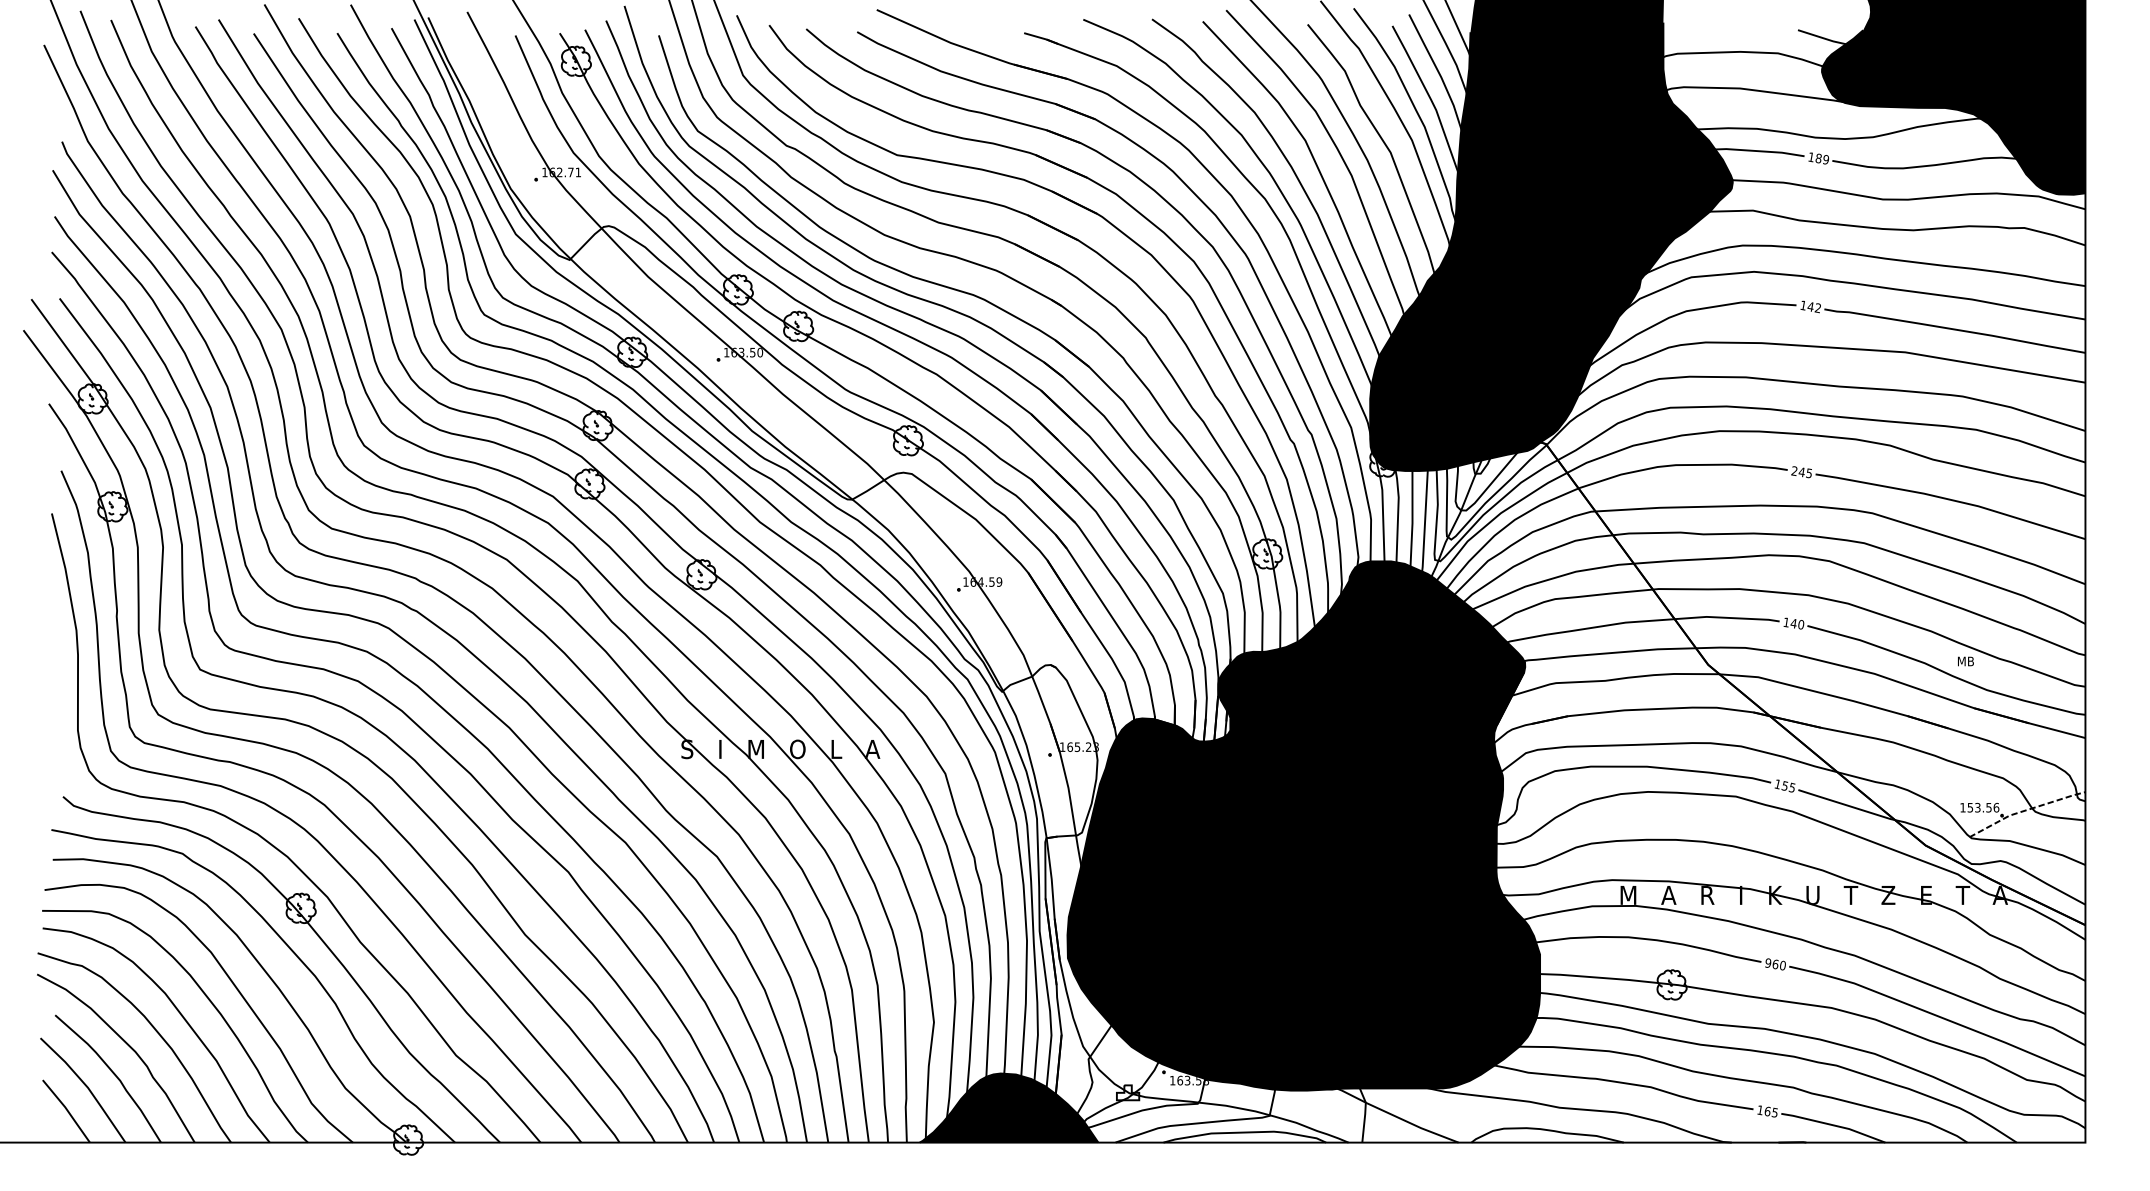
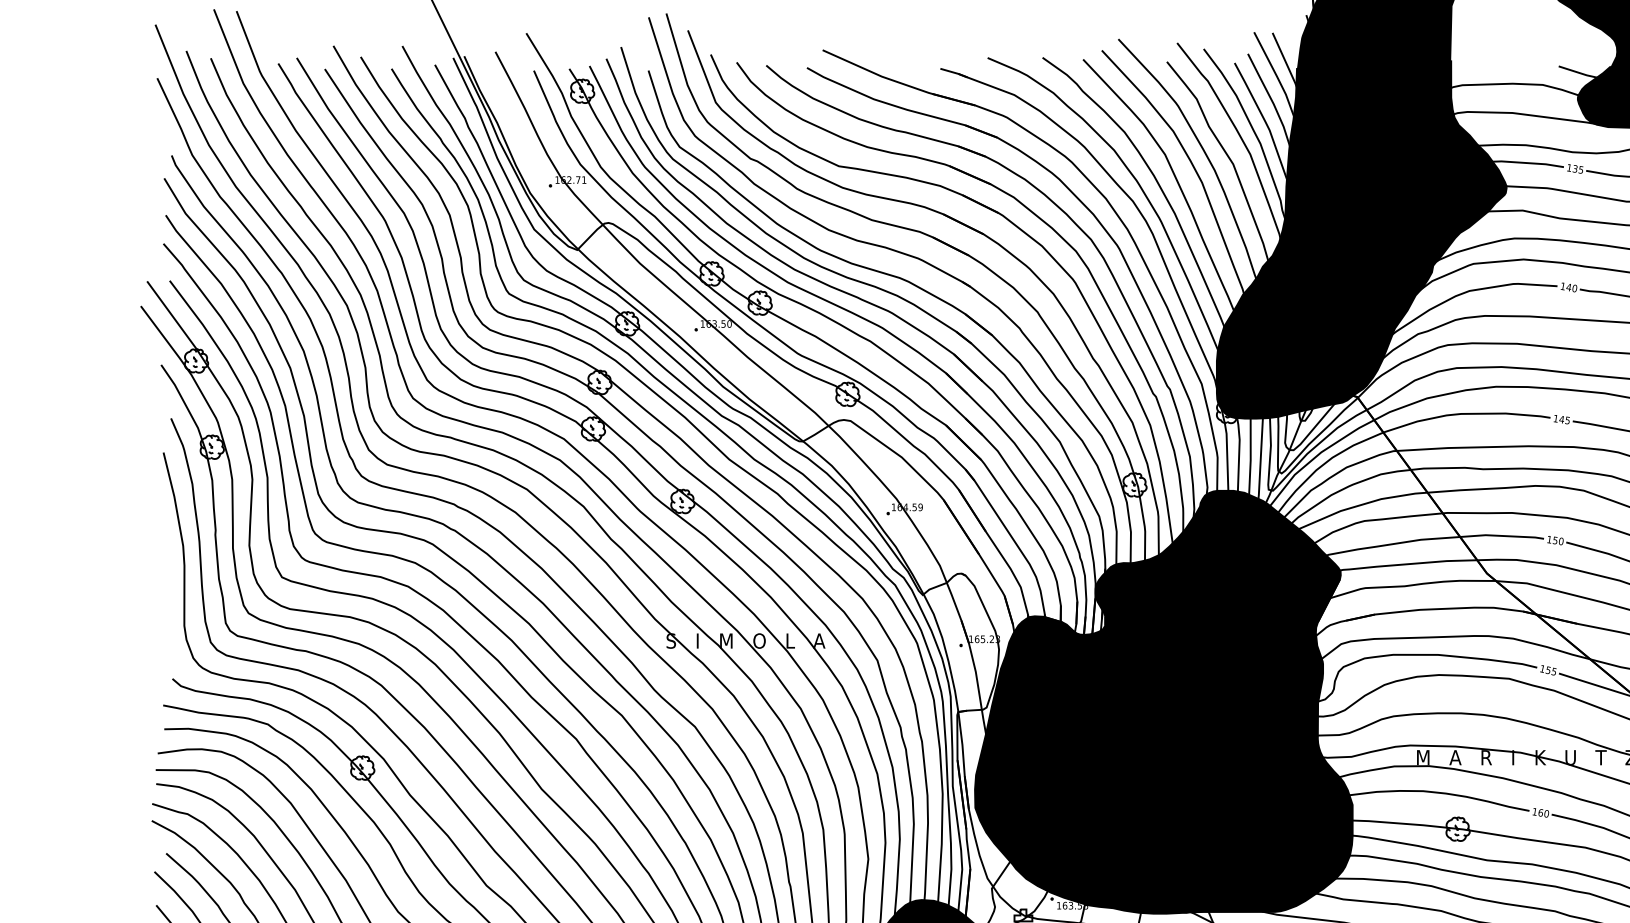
text: (1822, 158) -> (1578, 168), 189 -> 135
text: (1817, 308) -> (1574, 288), 142 -> 140
text: (1794, 470) -> (1555, 418), 245 -> 145
text: (1793, 623) -> (1555, 540), 140 -> 150
text: (1768, 963) -> (1535, 812), 960 -> 160

